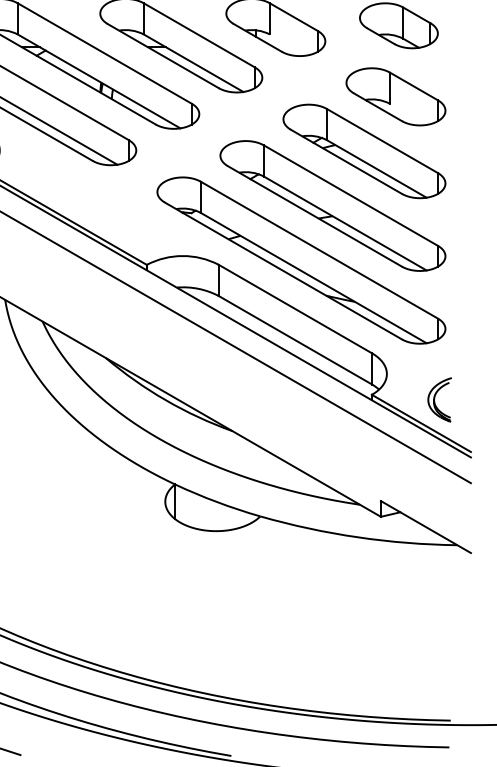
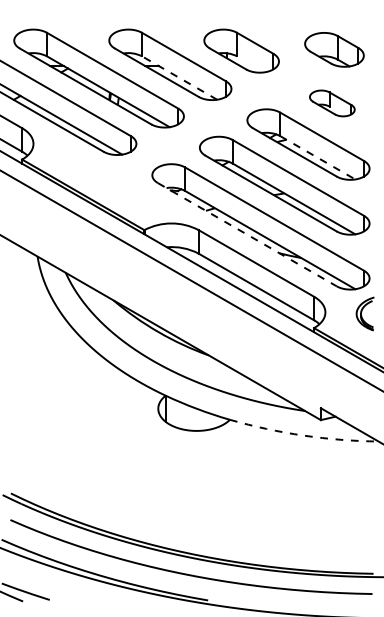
line: (193, 62) -> (179, 77), solid -> dashed
part: (396, 96) -> (332, 103), size x0.6
line: (377, 169) -> (318, 158), solid -> dashed
line: (283, 270) -> (247, 234), solid -> dashed
part: (438, 399) -> (364, 313), moved
arc: (357, 537) -> (303, 435), solid -> dashed

